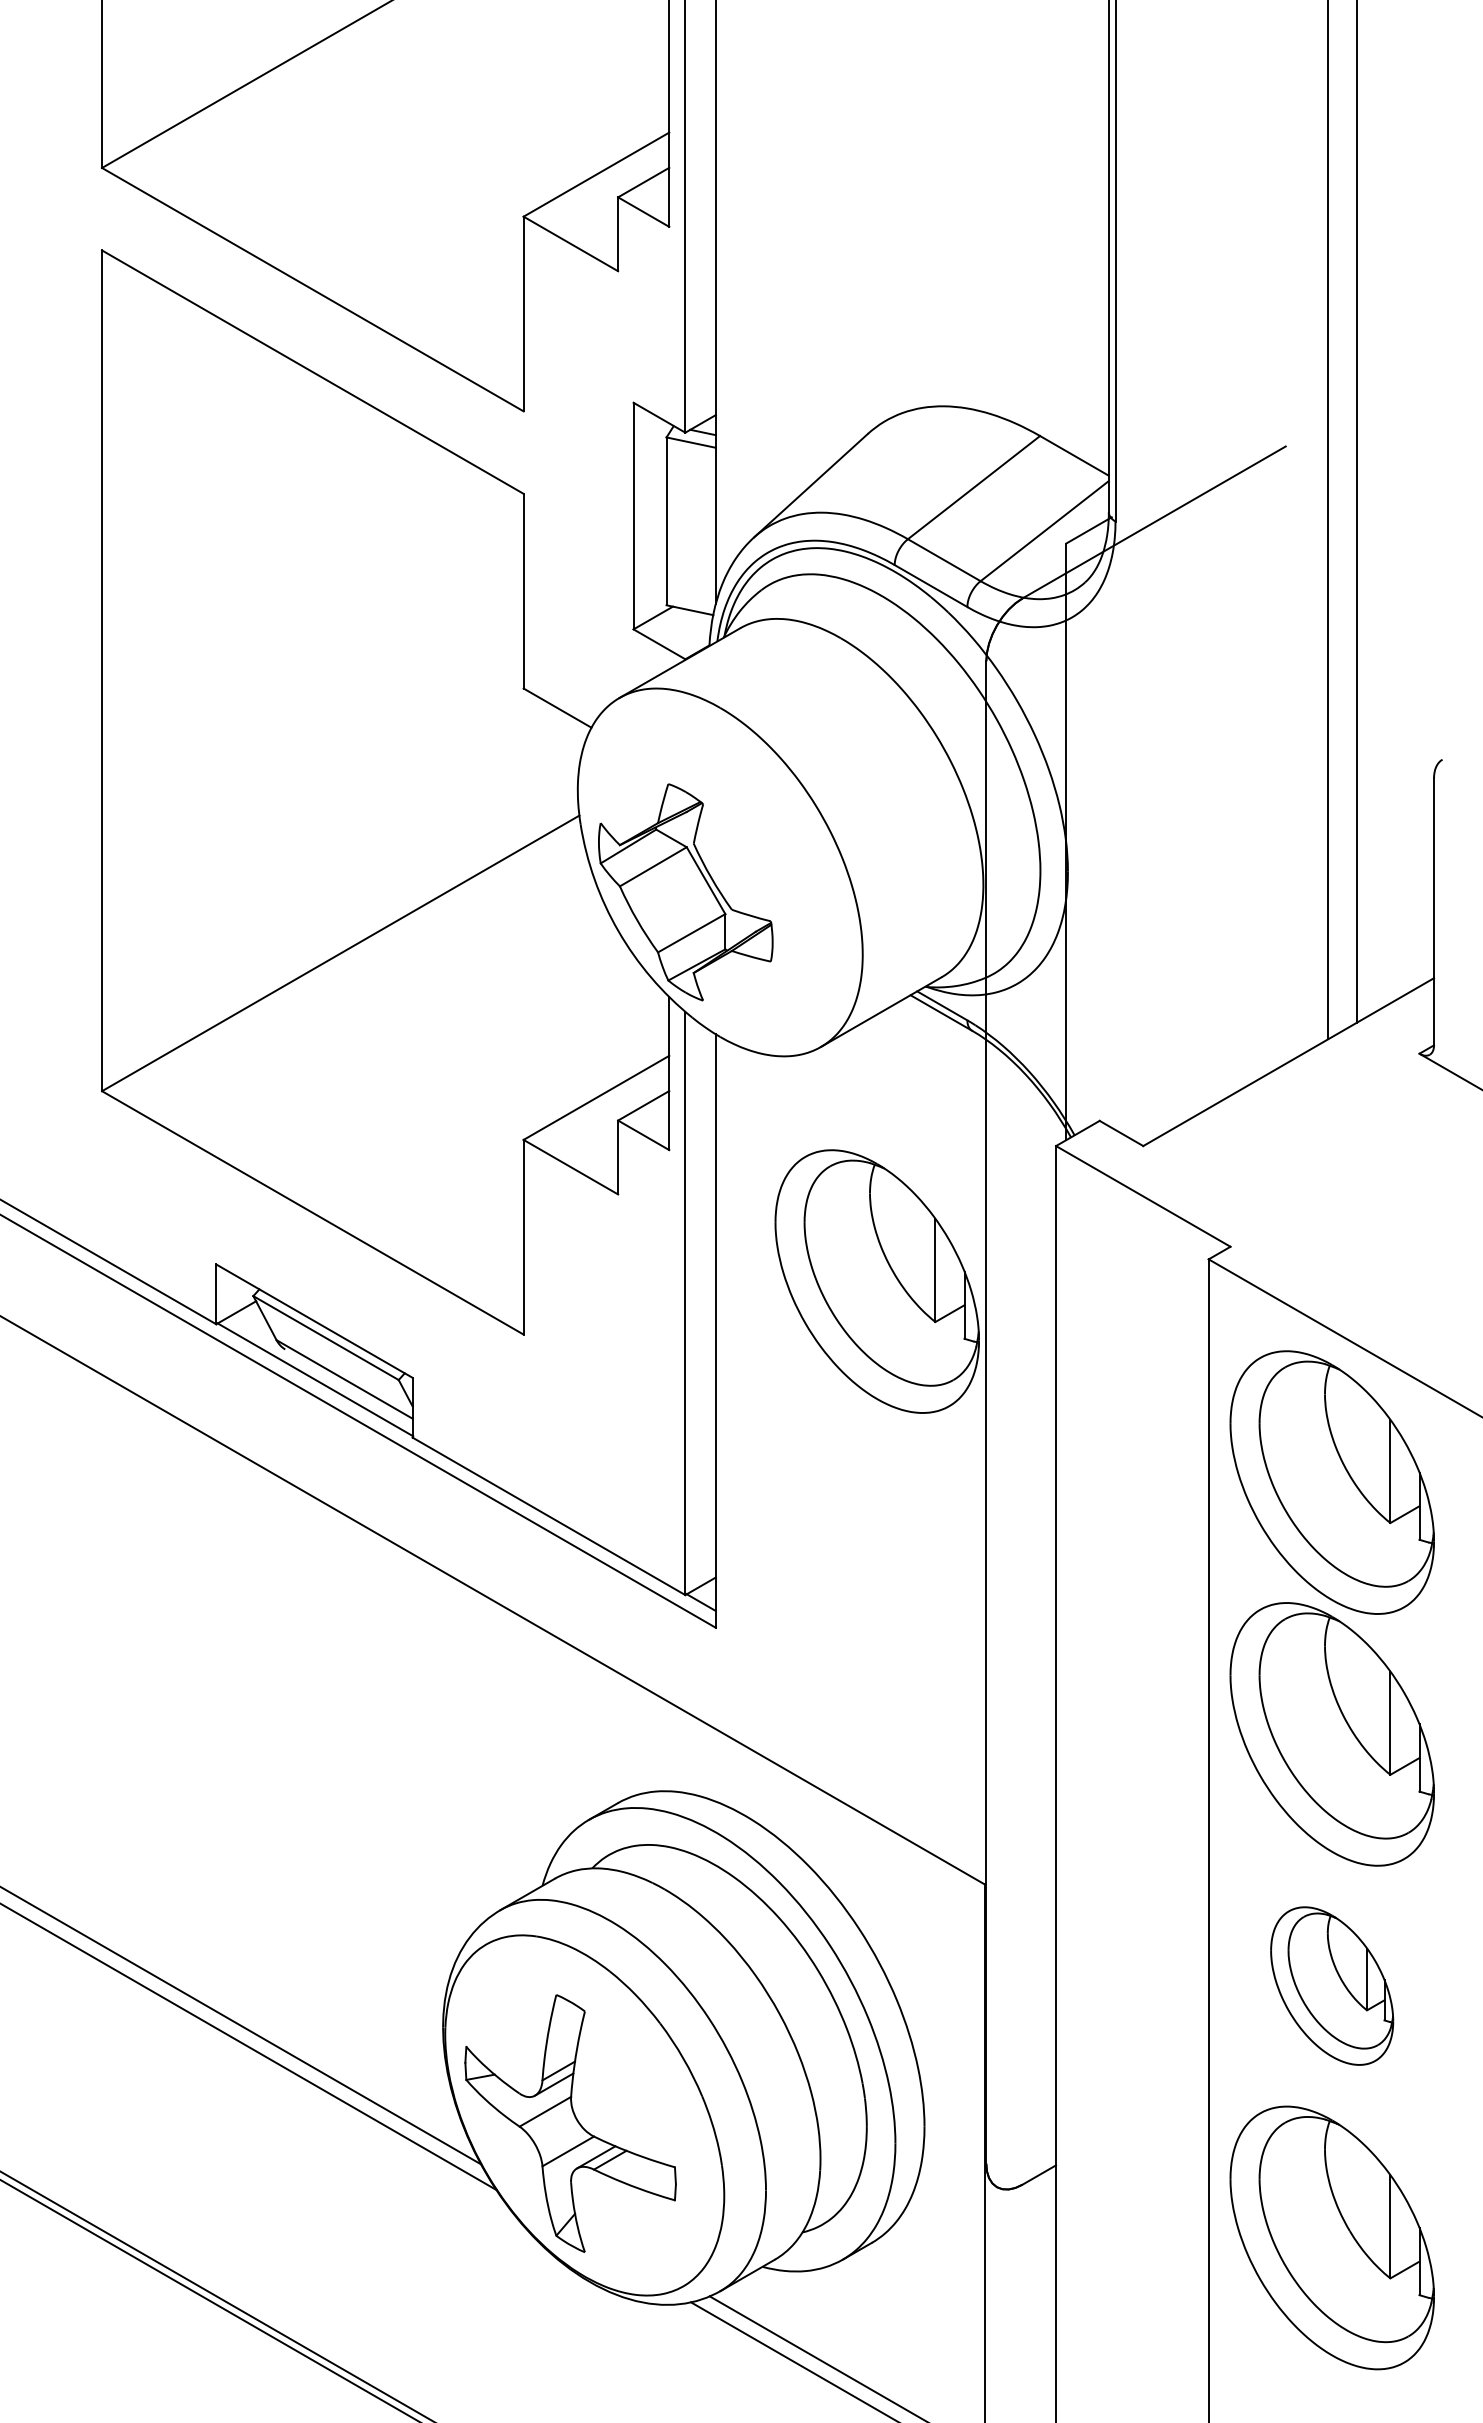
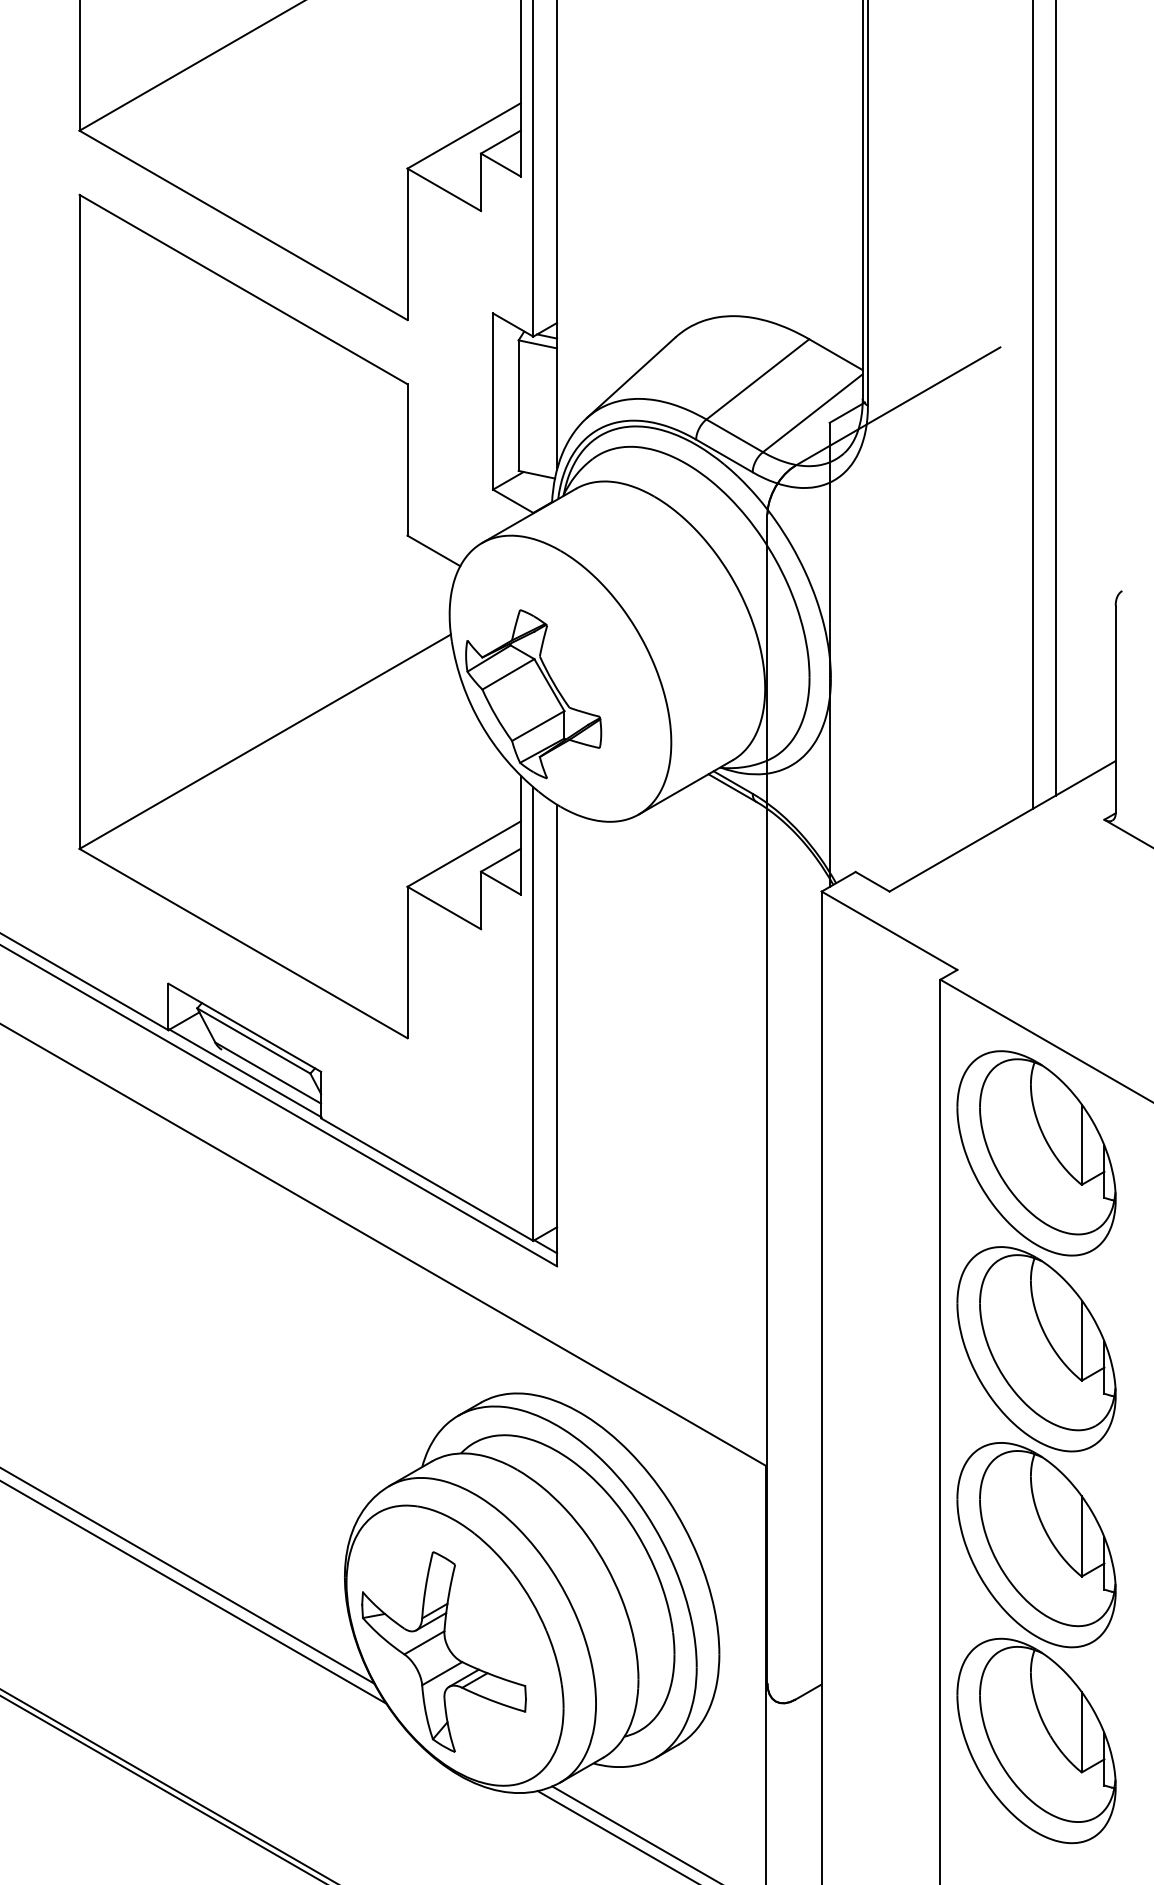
part: (876, 1281) -> (682, 996), removed
part: (1331, 1985) -> (1035, 1544), size x1.67

